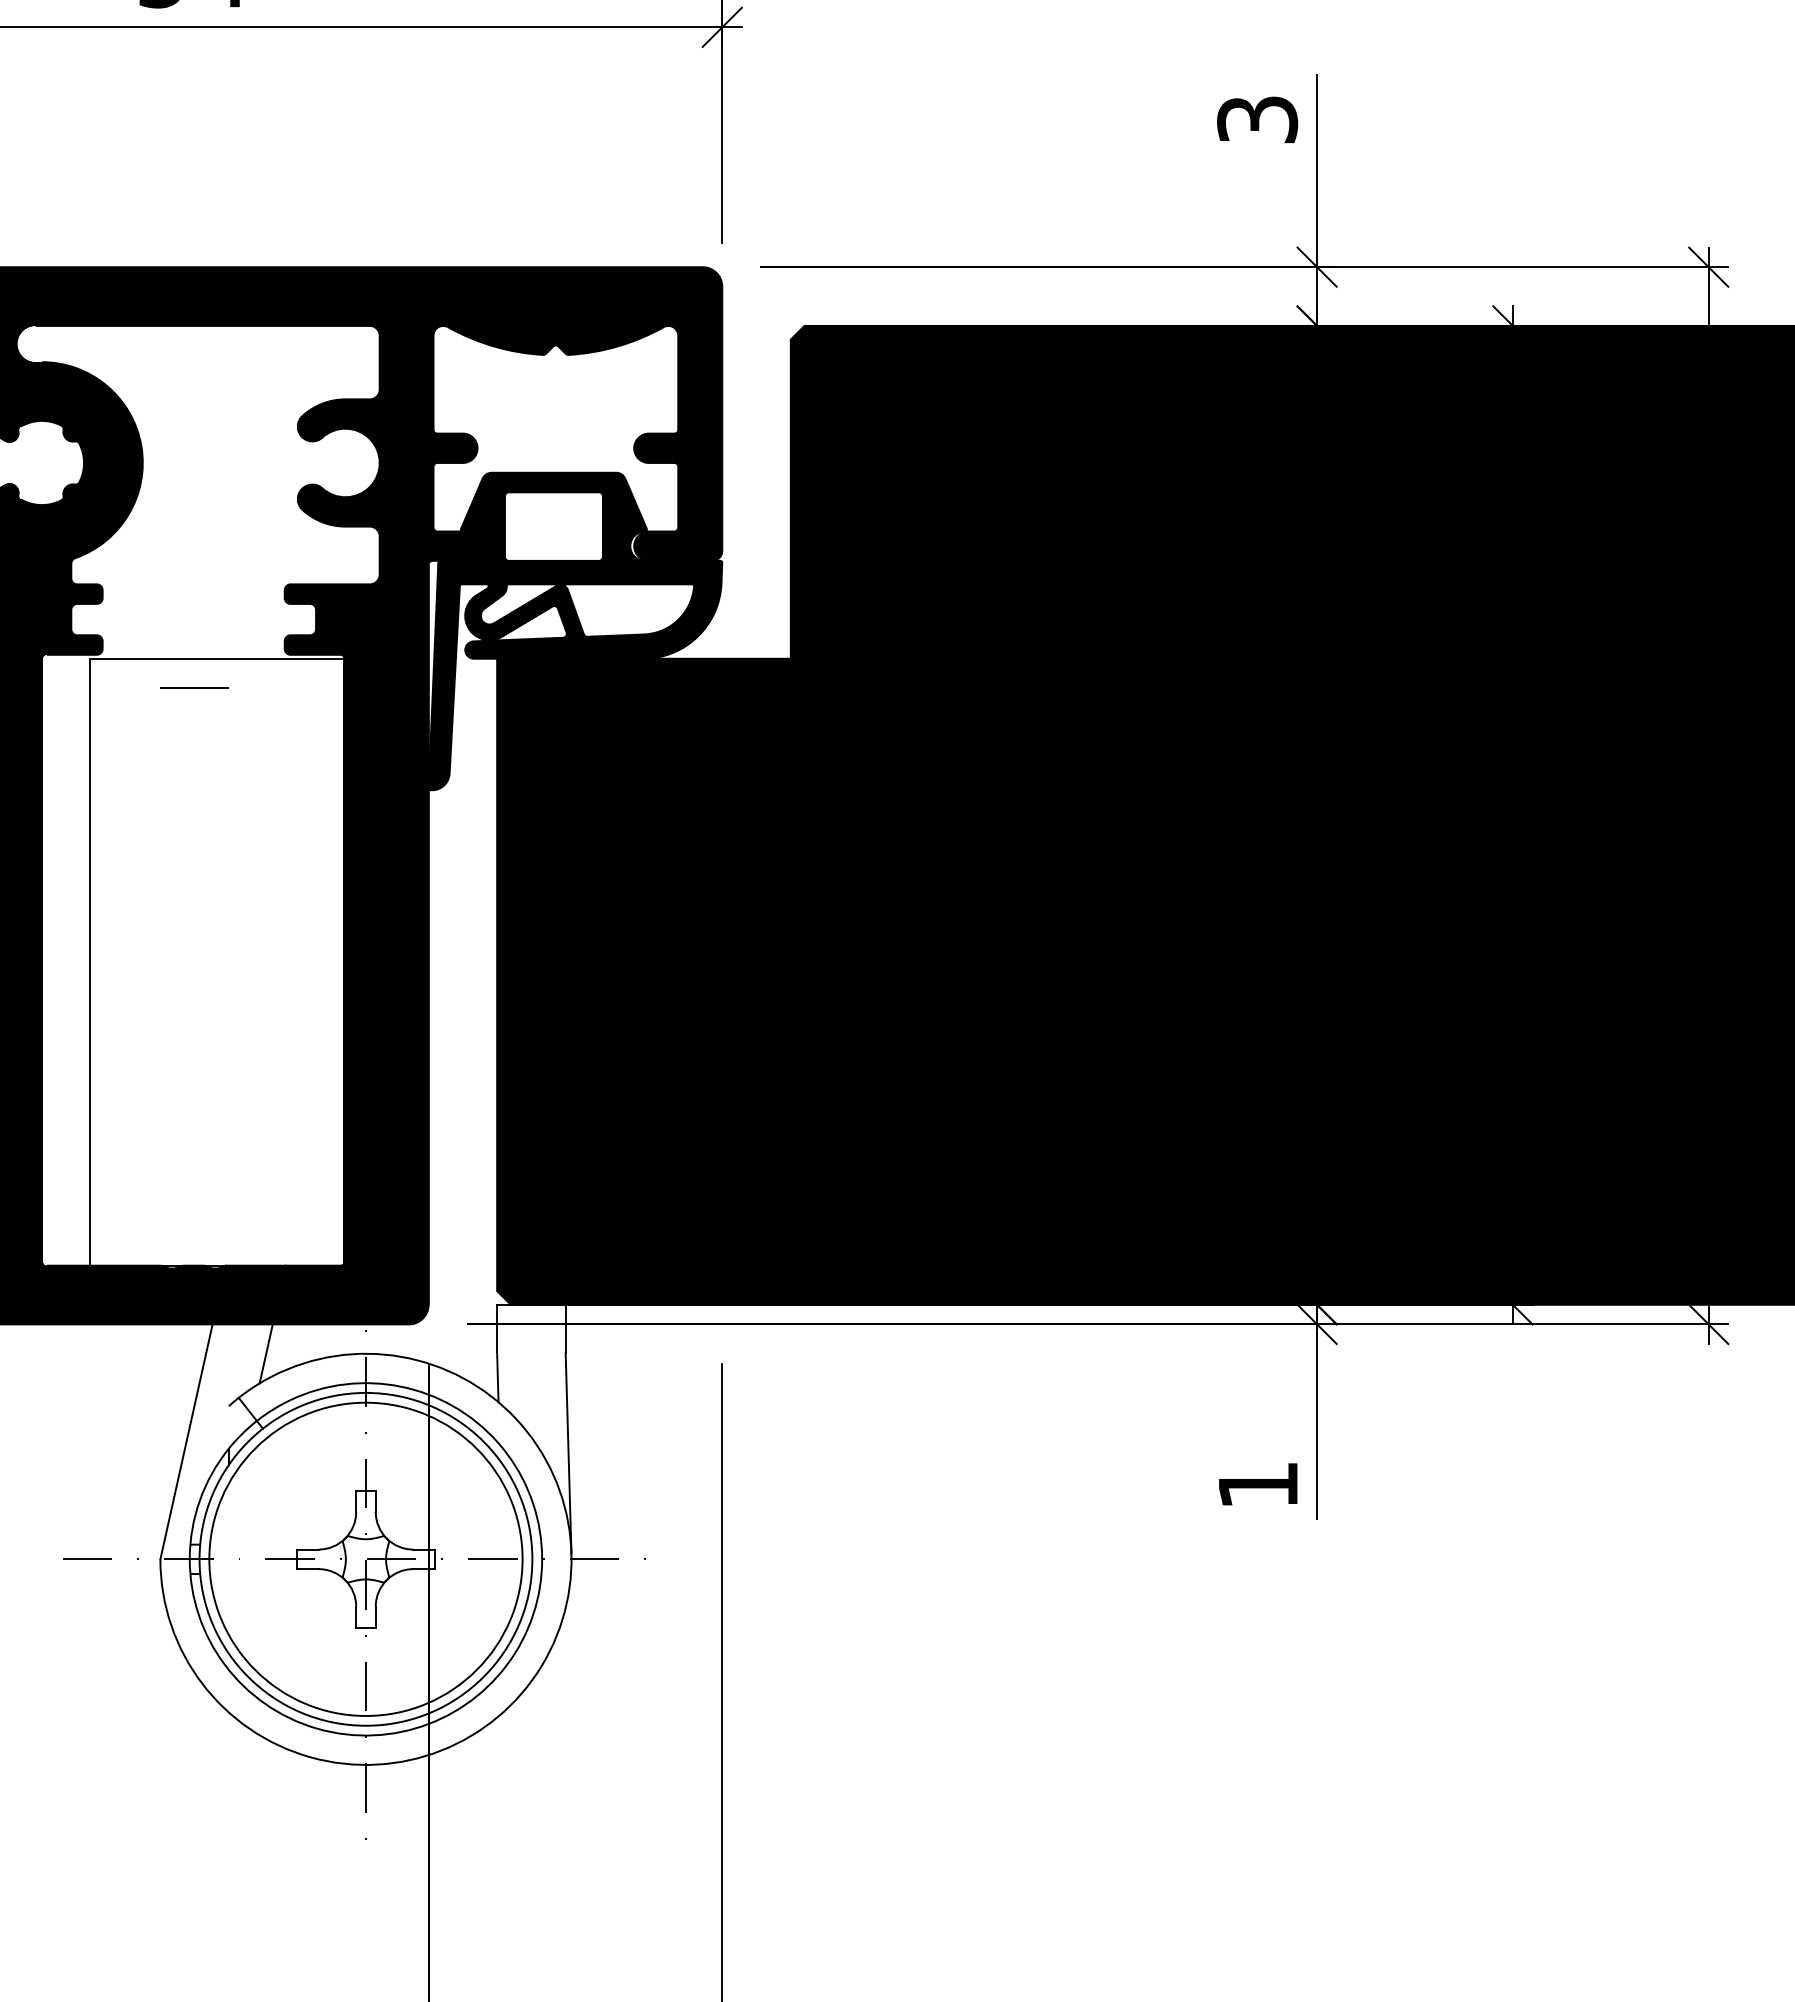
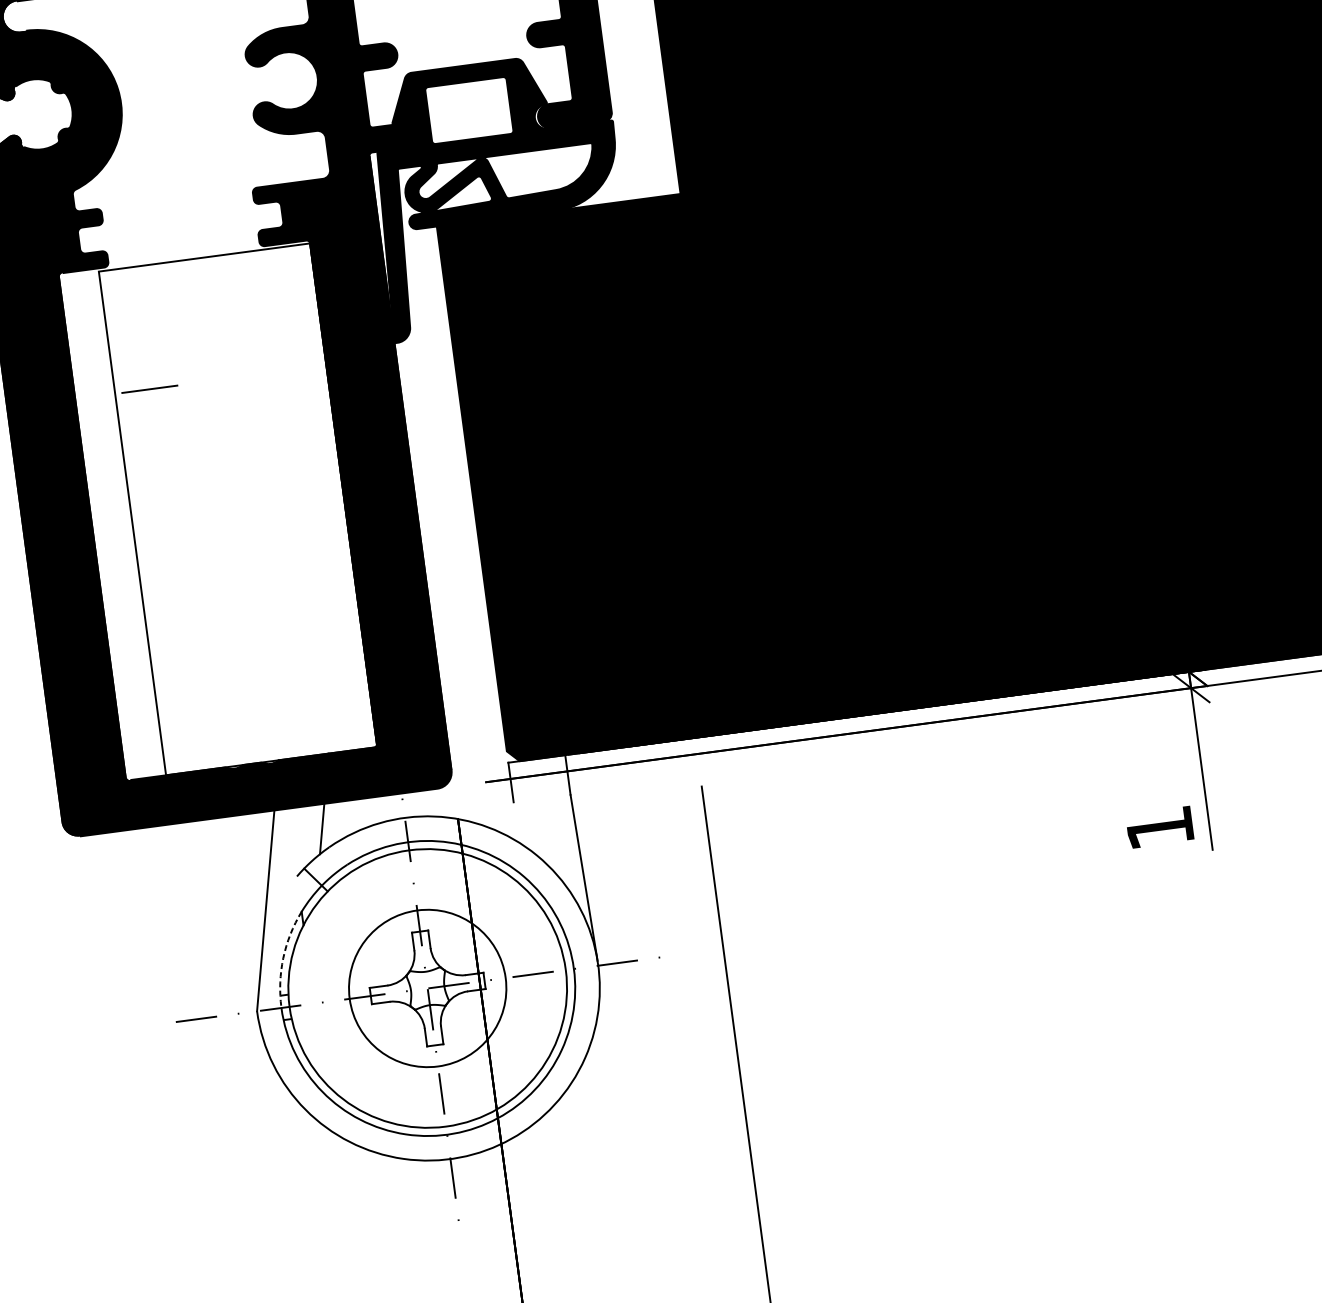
line: (194, 687) -> (149, 388), moved
line: (497, 1378) -> (516, 823), removed
arc: (199, 1500) -> (283, 958), solid -> dashed
circle: (365, 1558) -> (427, 987), size x0.6

